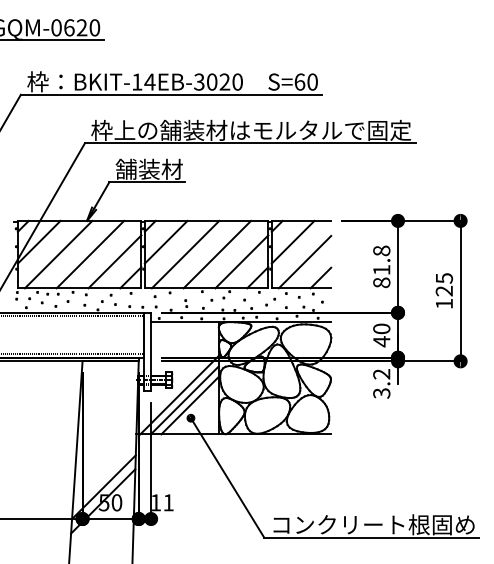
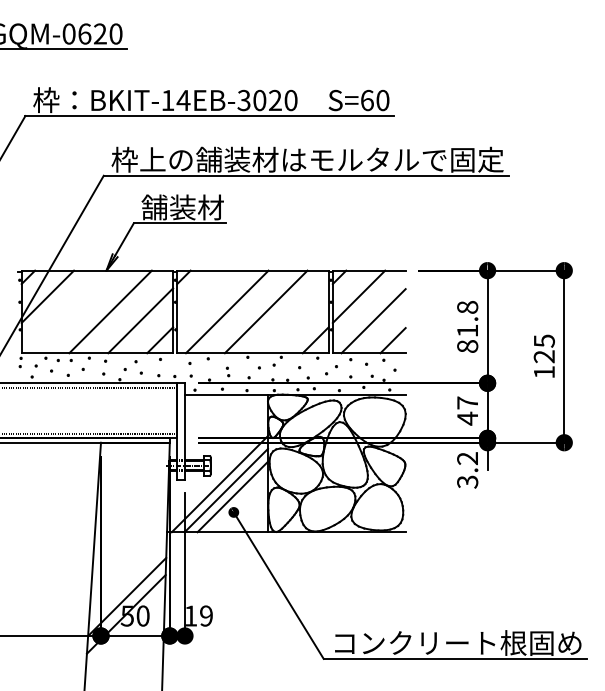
line: (166, 242) -> (203, 296), removed
line: (58, 254) -> (71, 311), removed
line: (241, 261) -> (295, 320), removed
text: (381, 328) -> (467, 402), 40 -> 47
text: (168, 502) -> (206, 615), 11 -> 19

